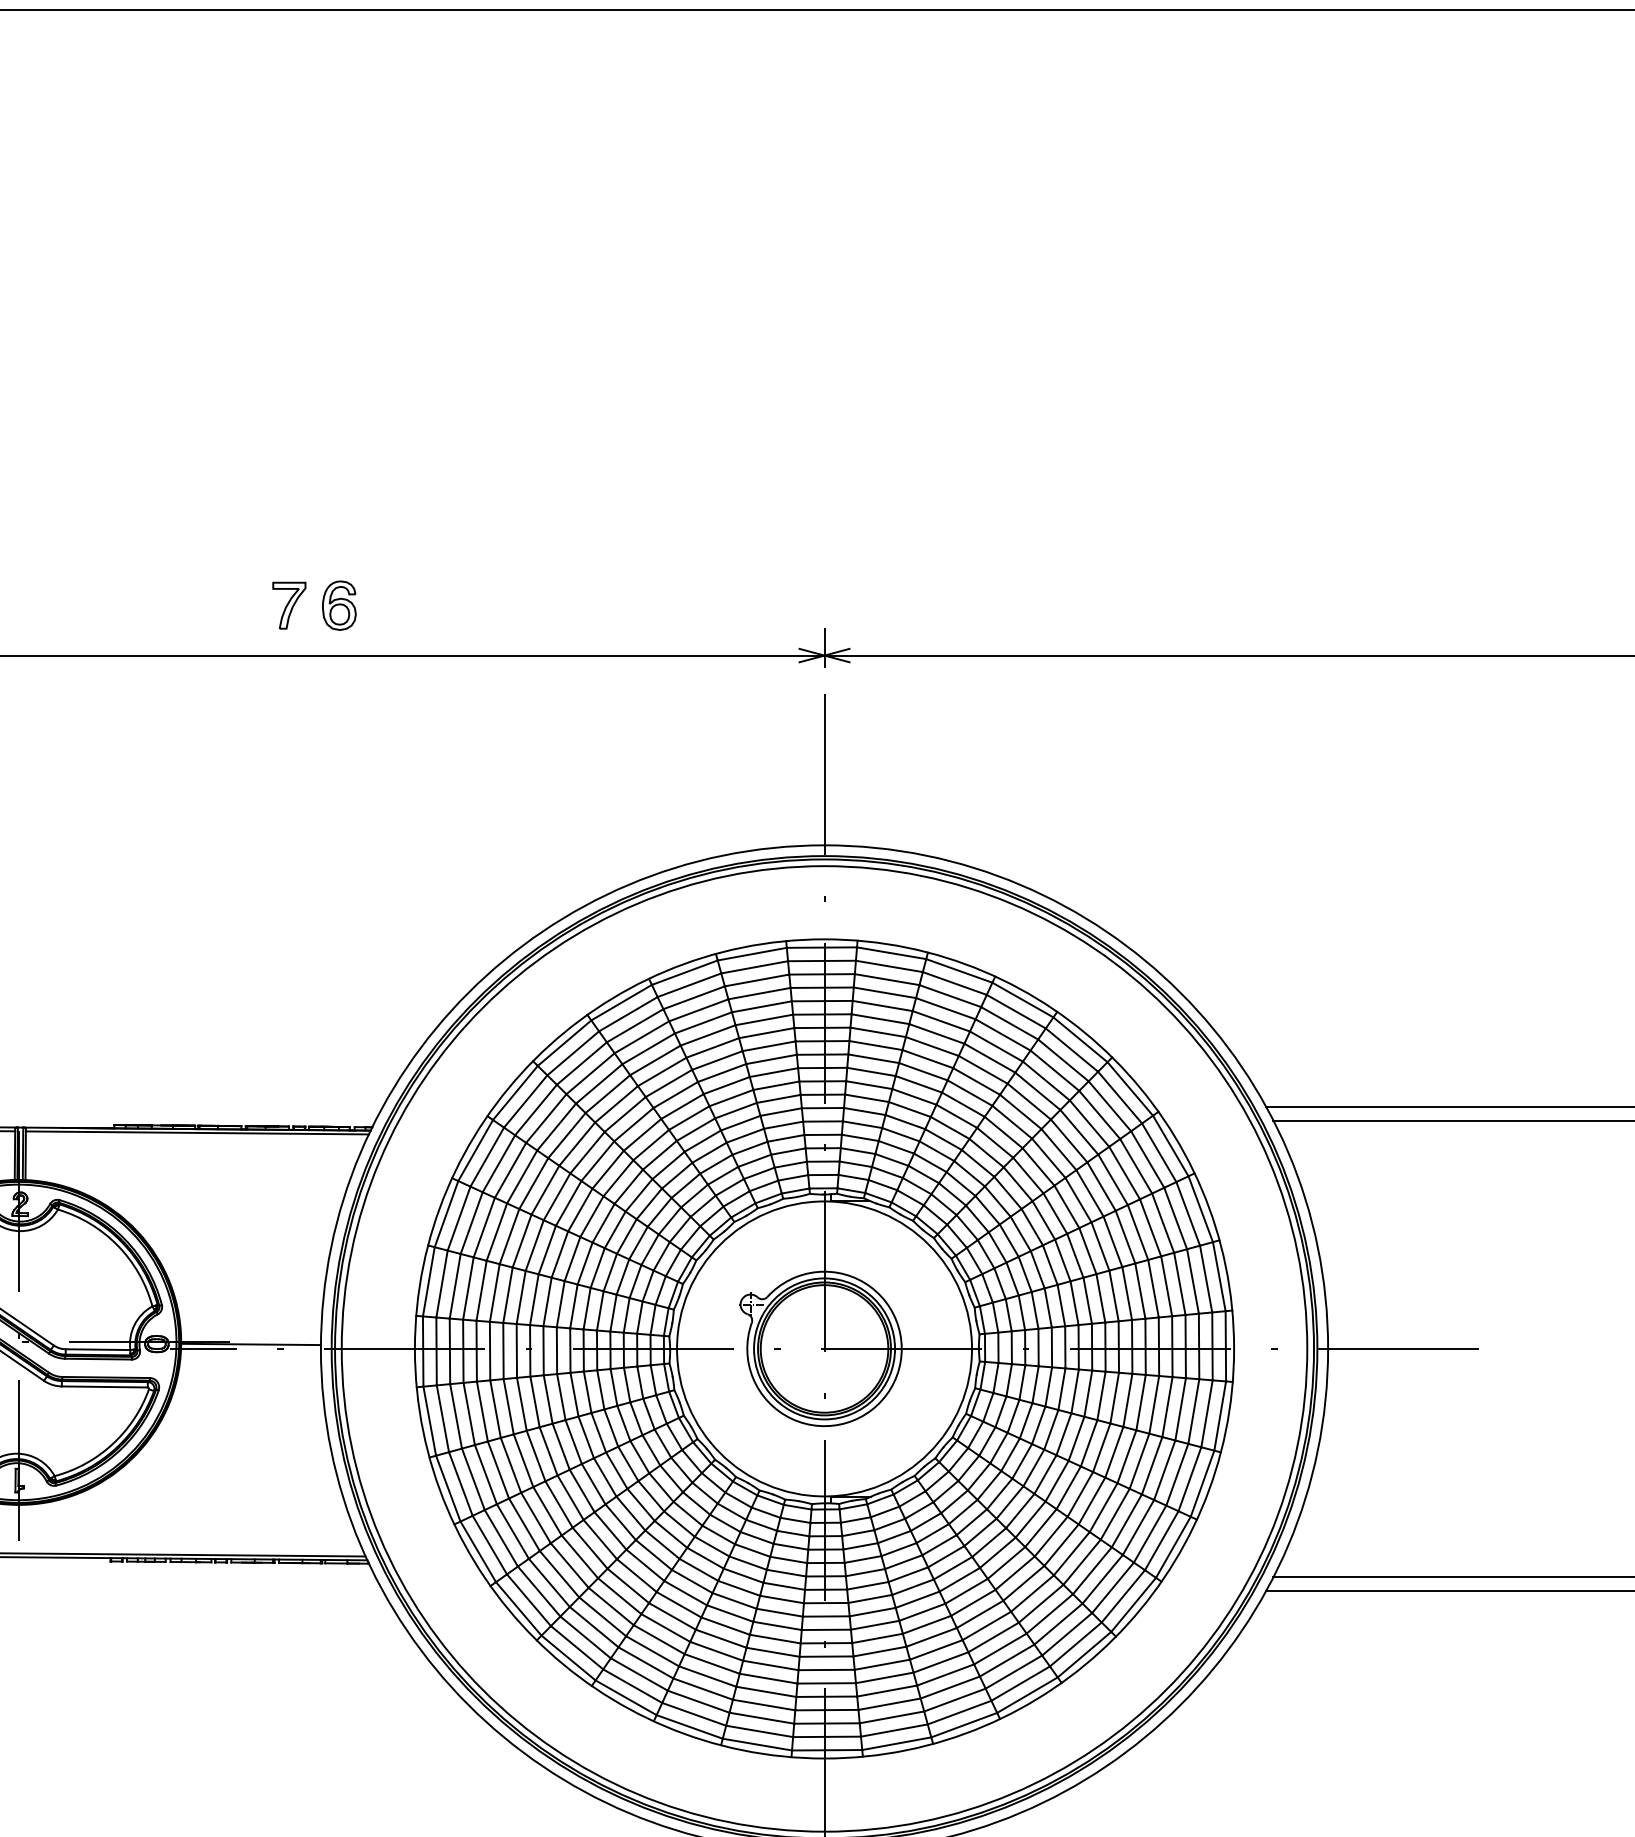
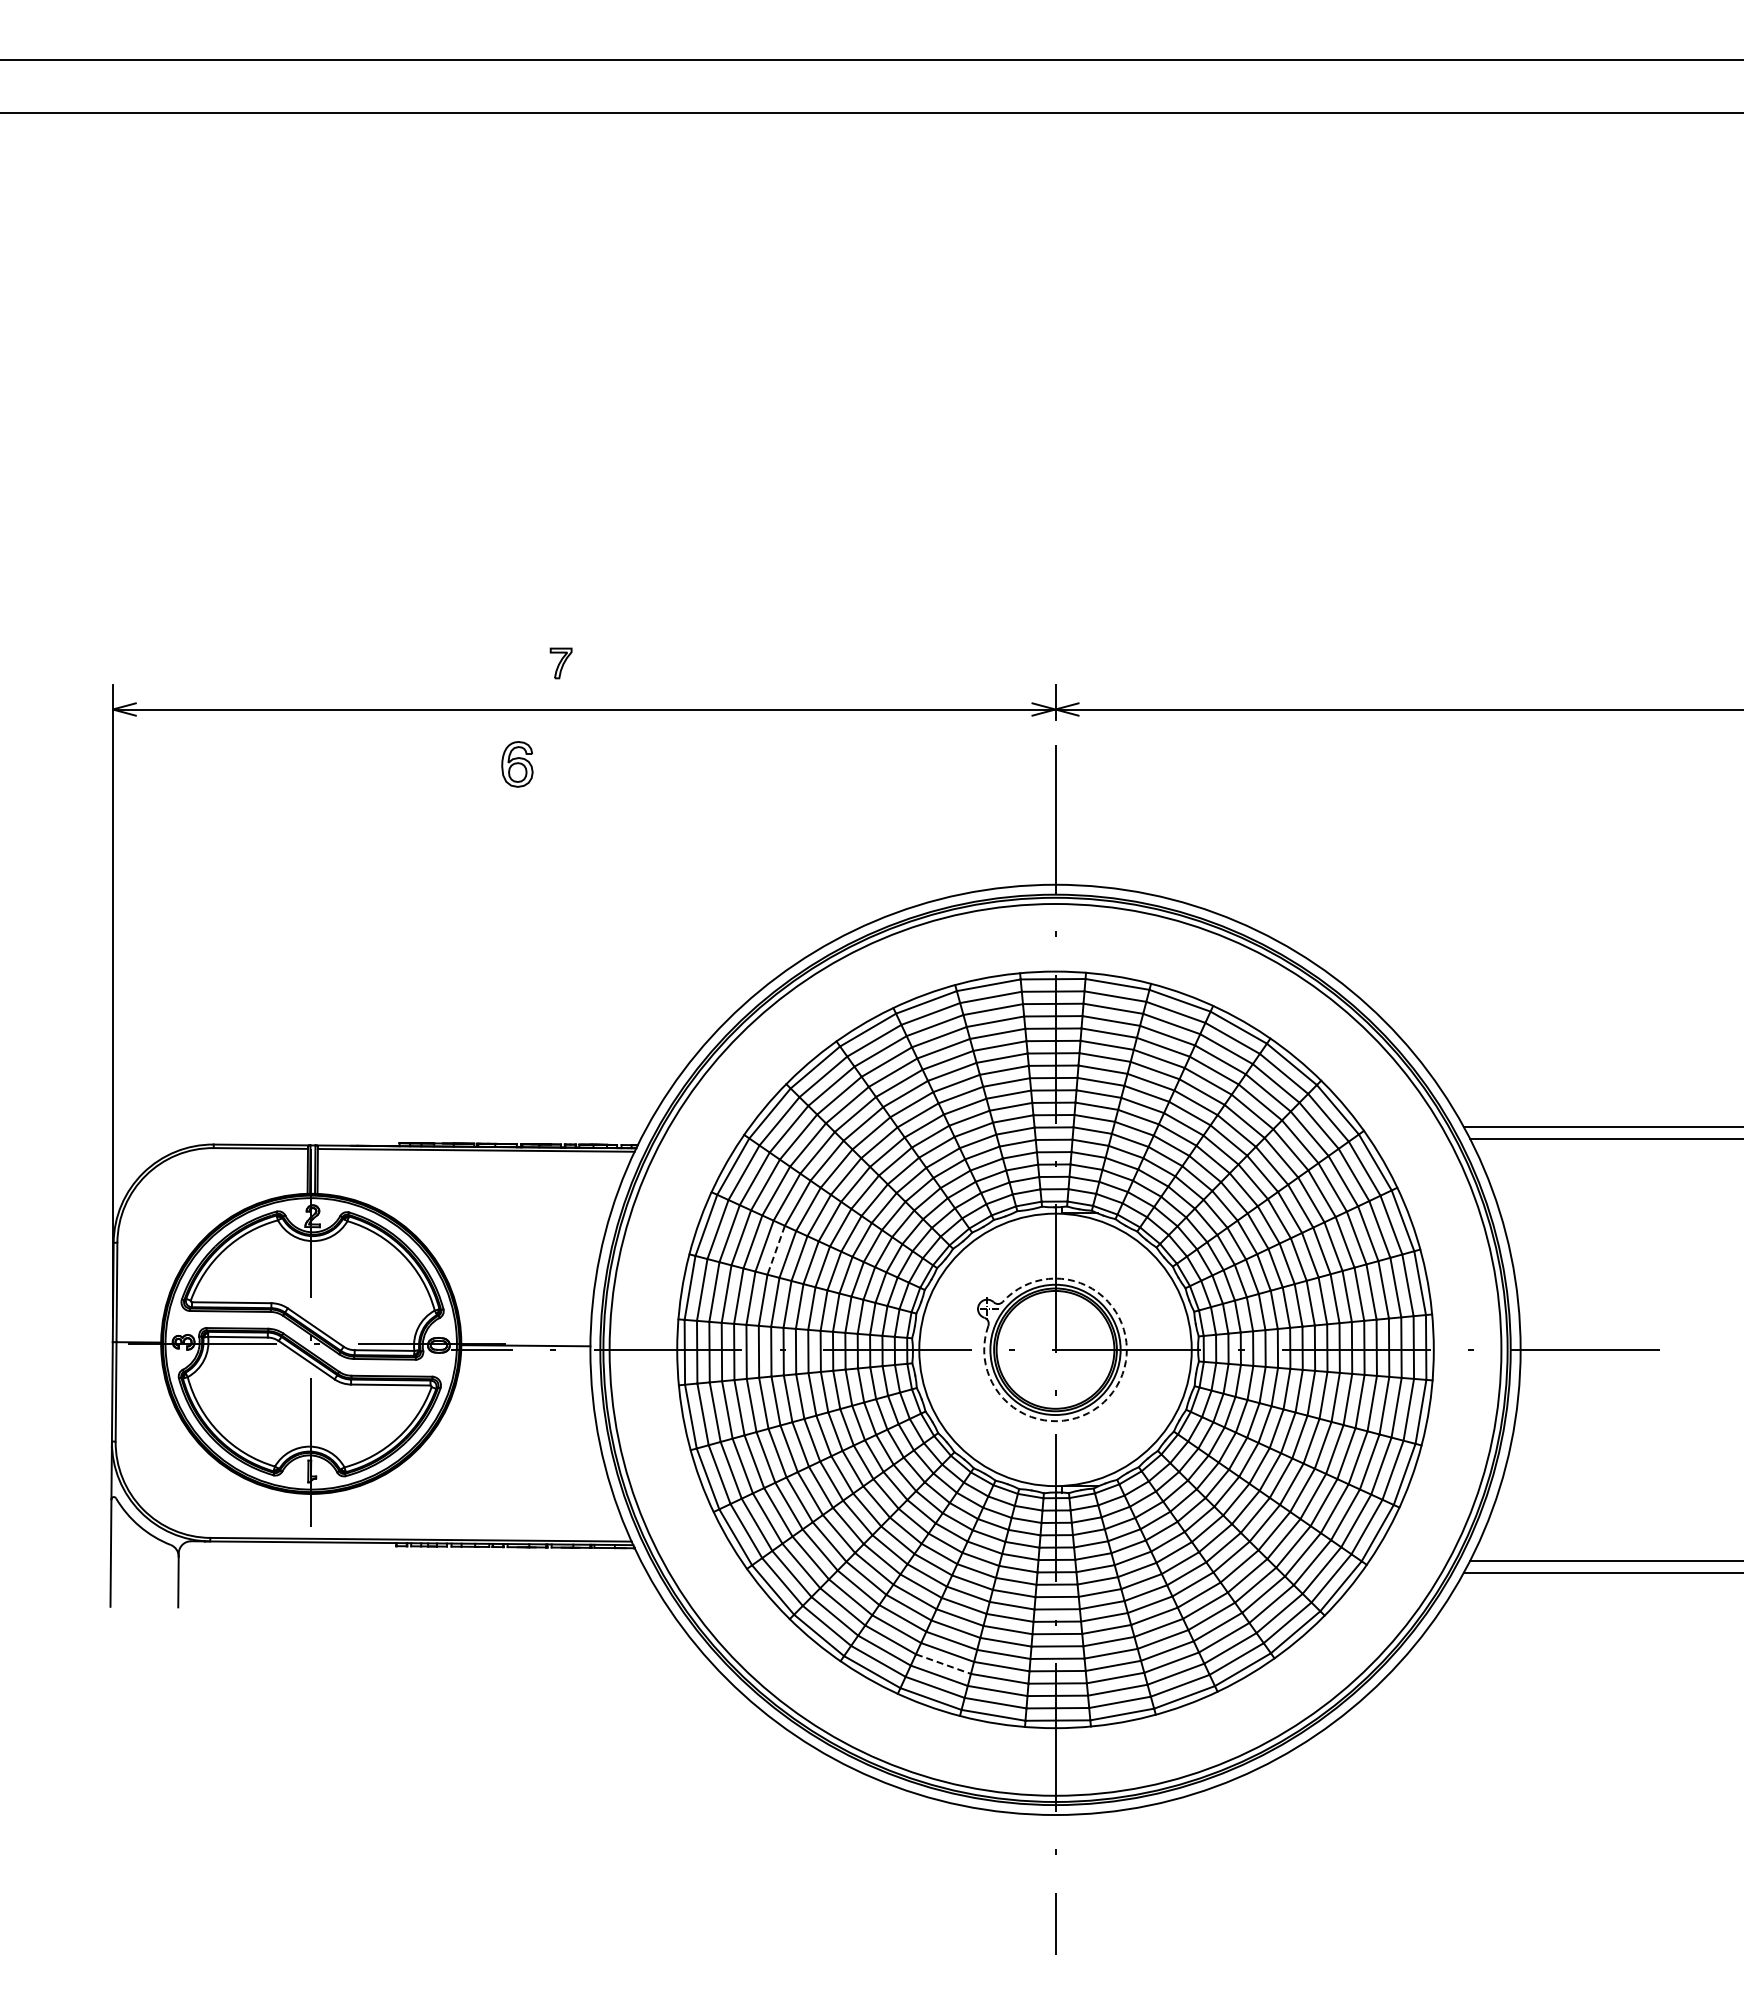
part: (288, 605) -> (560, 663), size x0.7
part: (339, 605) -> (517, 764), moved
line: (522, 1241) -> (776, 1250), solid -> dashed
arc: (890, 1388) -> (1116, 1386), solid -> dashed
line: (703, 1689) -> (943, 1664), solid -> dashed

